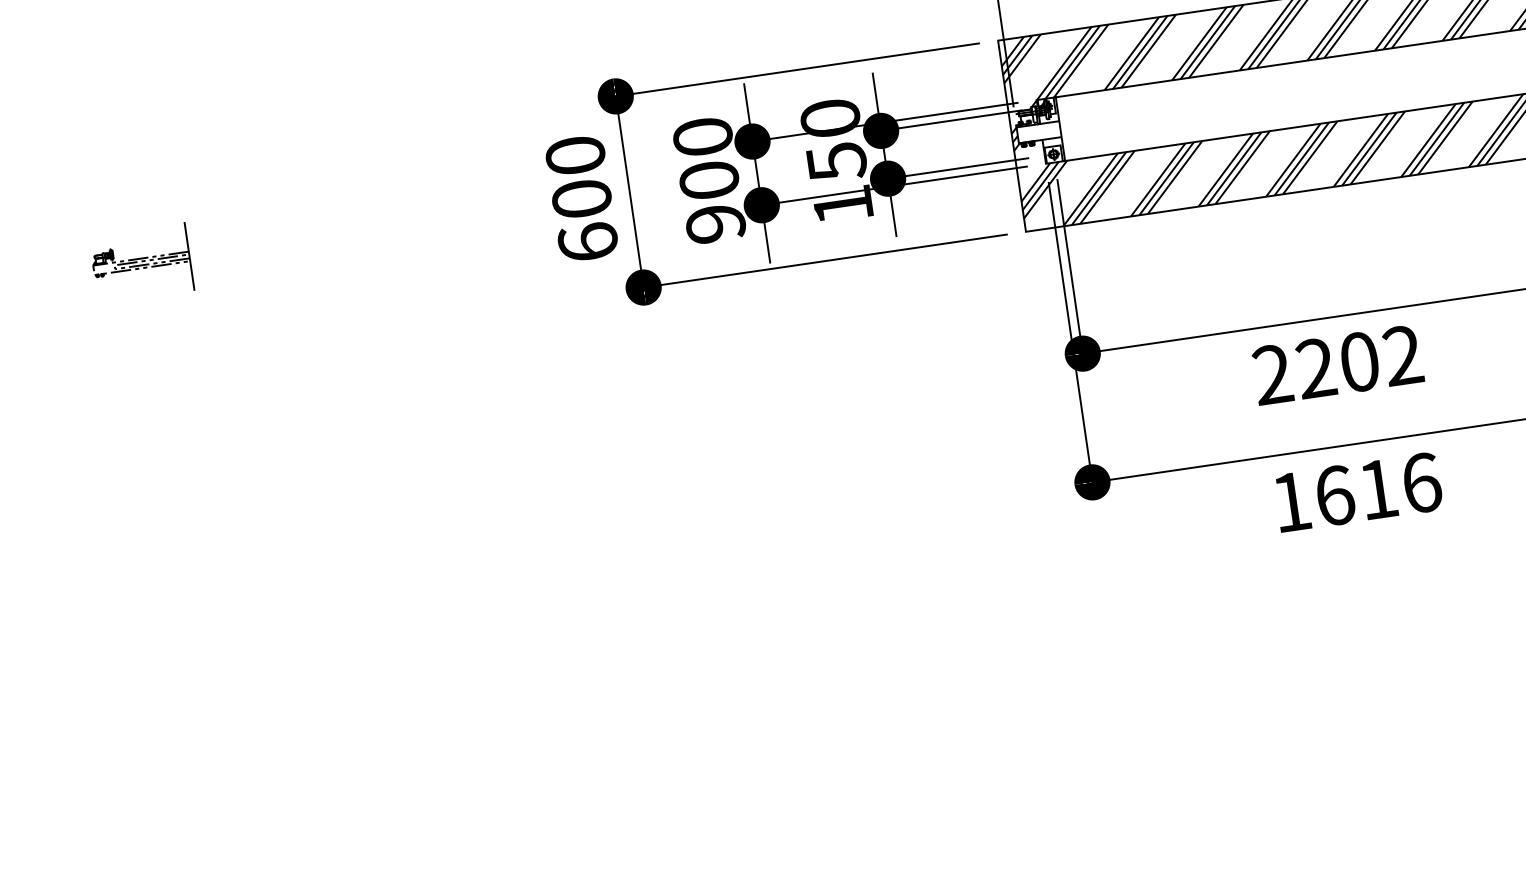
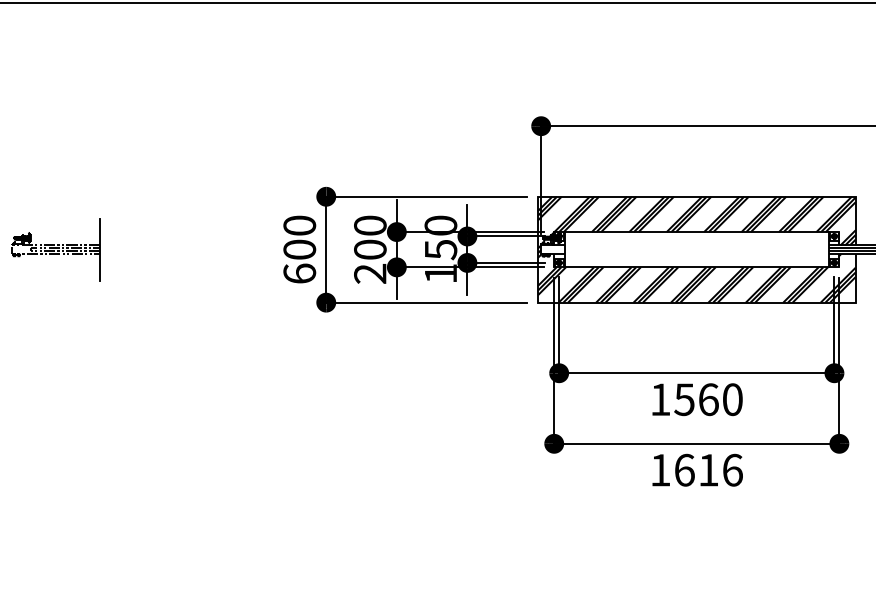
text: (715, 223) -> (370, 273), 900 -> 200
part: (140, 262) -> (55, 249), size x1.67
text: (1337, 364) -> (696, 399), 2202 -> 1560

